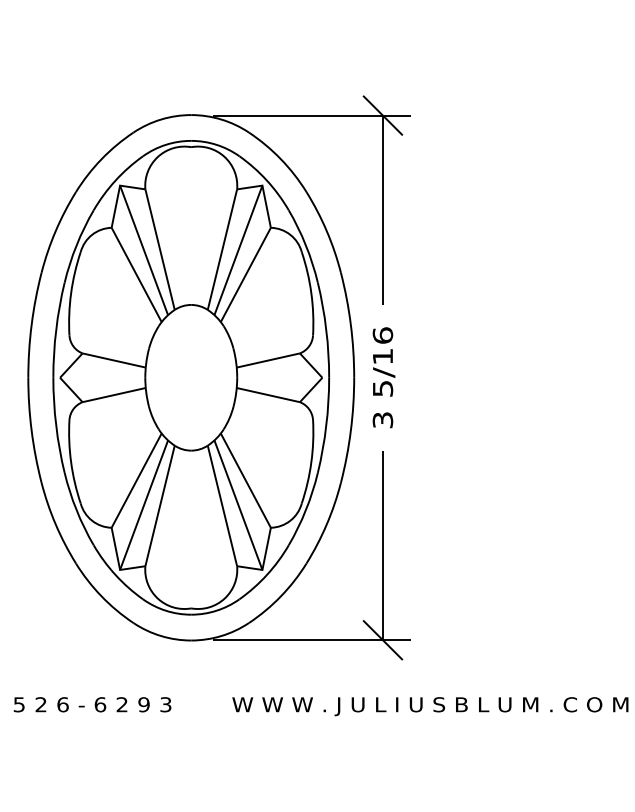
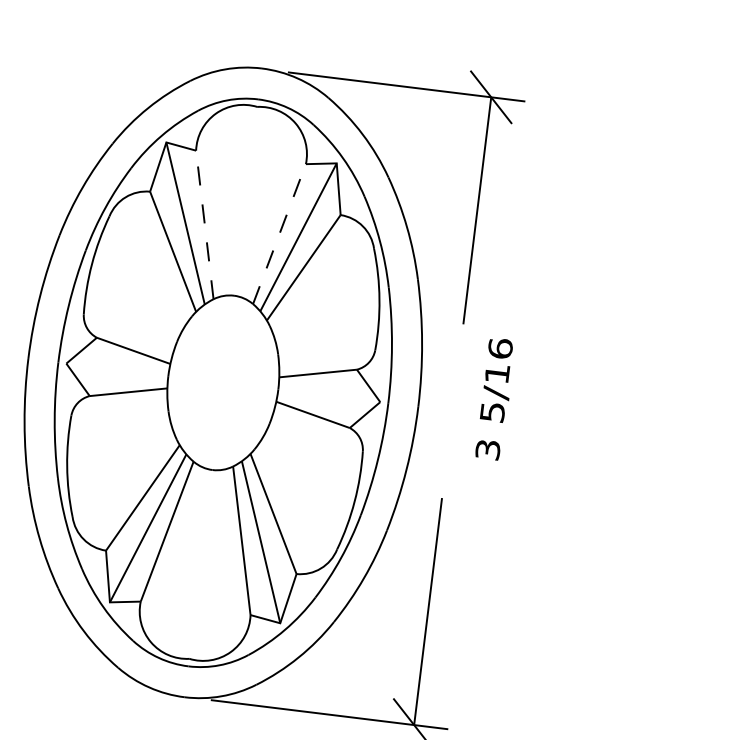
line: (159, 249) -> (204, 224), solid -> dashed
line: (222, 249) -> (279, 233), solid -> dashed
text: (383, 377) -> (494, 398), moved

